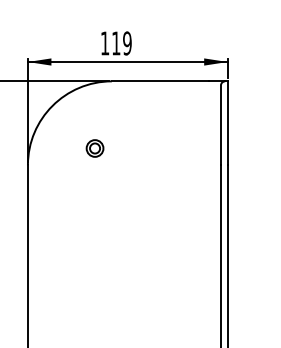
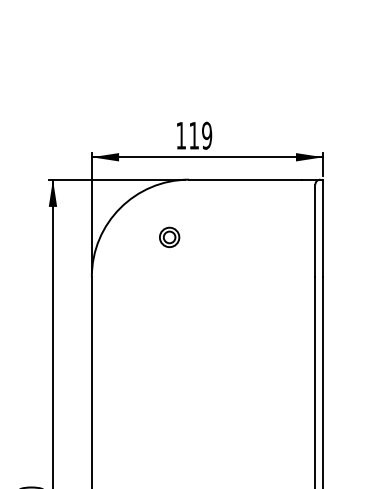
part: (94, 147) -> (169, 236), moved

